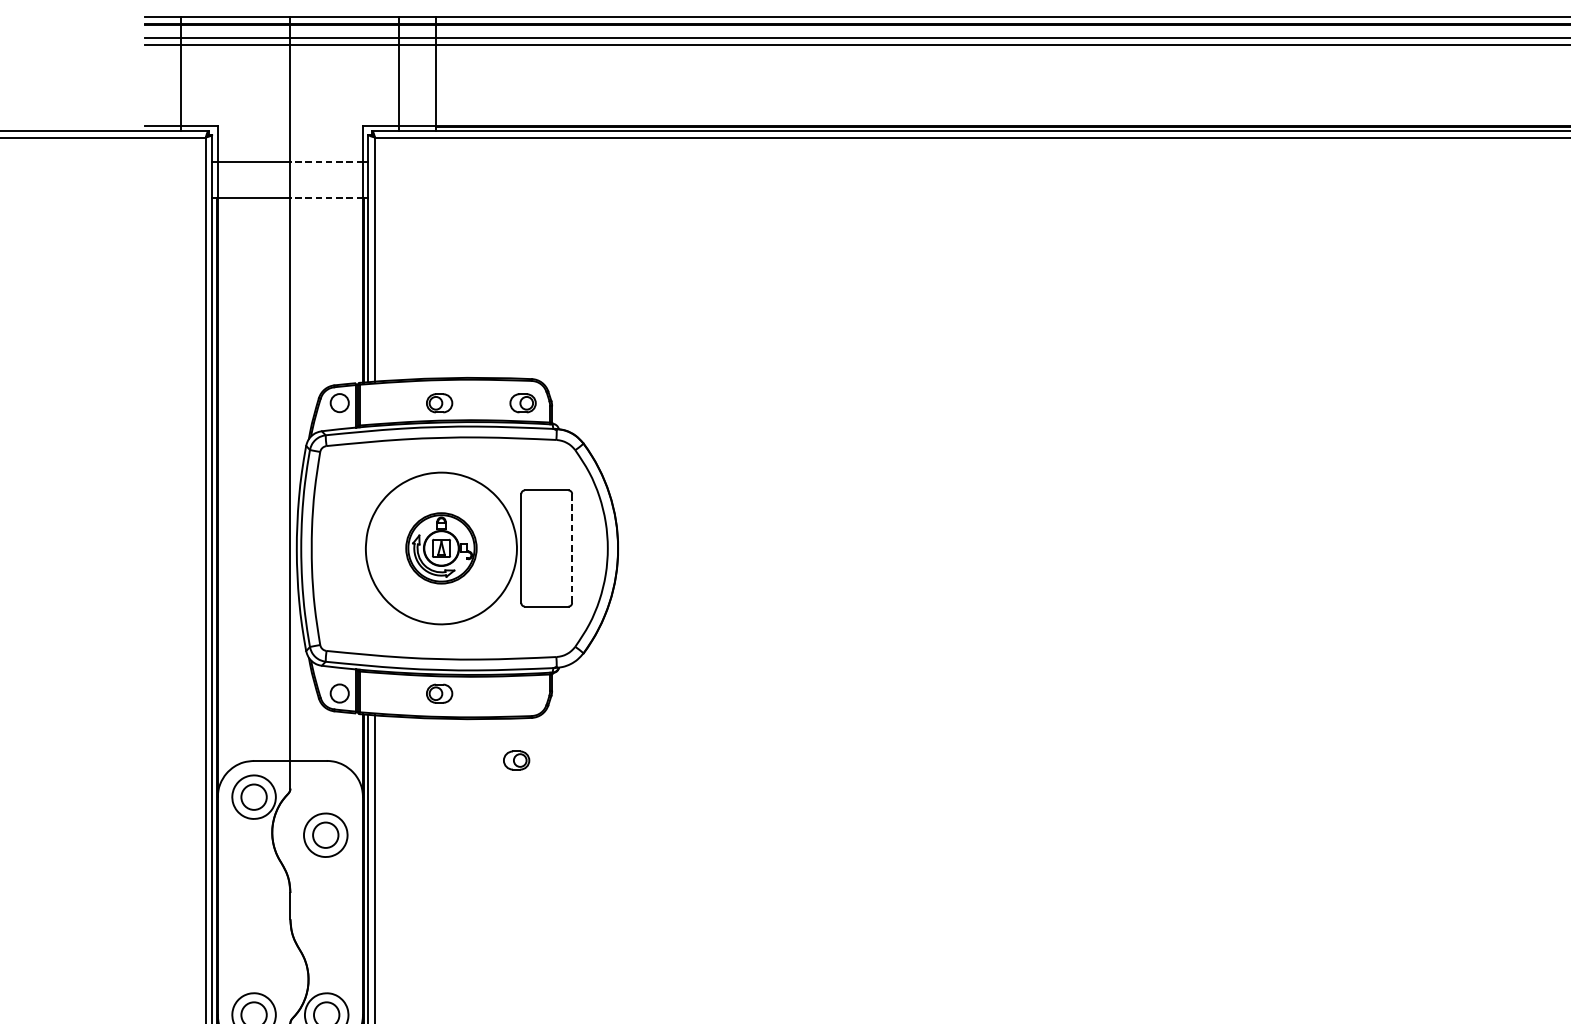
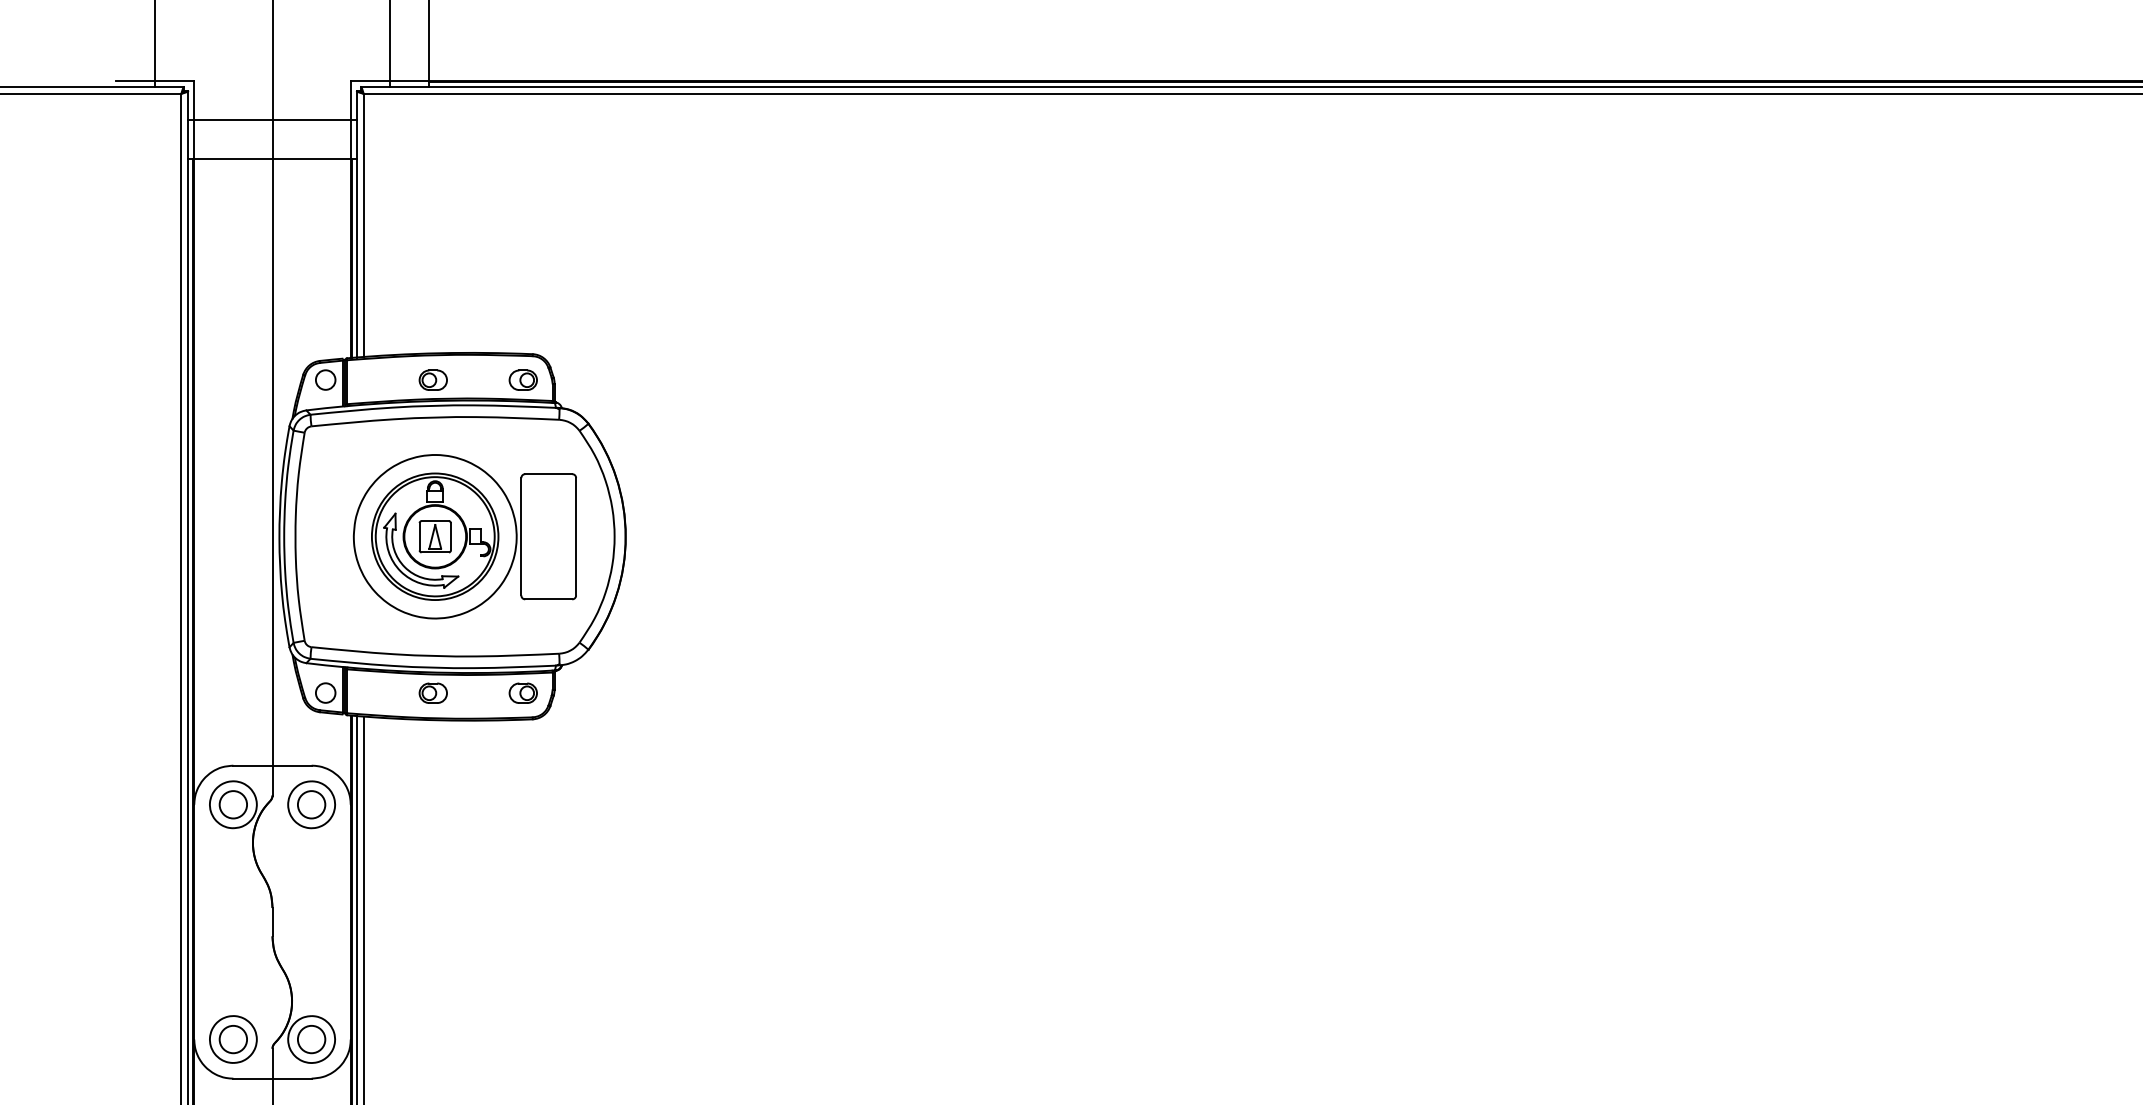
line: (326, 162) -> (311, 120), dashed -> solid
line: (326, 198) -> (311, 159), dashed -> solid
part: (441, 548) -> (435, 536), size x1.67
line: (572, 548) -> (576, 536), dashed -> solid
part: (515, 759) -> (522, 692), moved
part: (325, 834) -> (311, 804), moved

